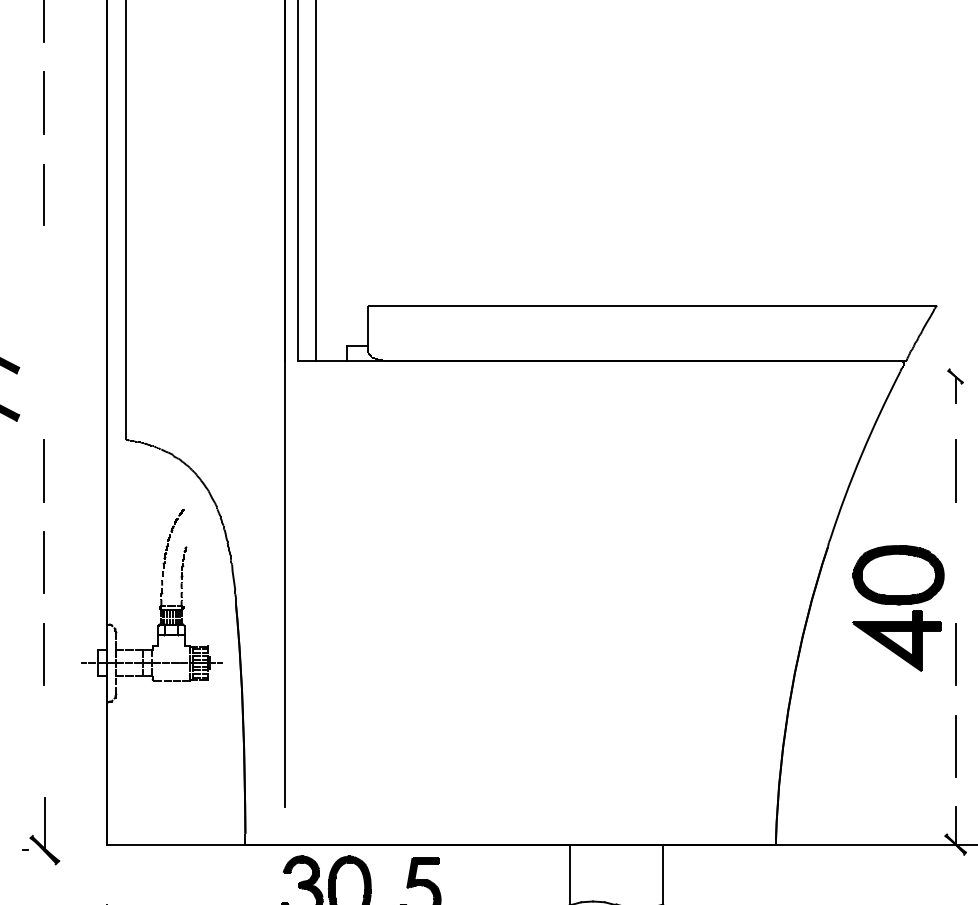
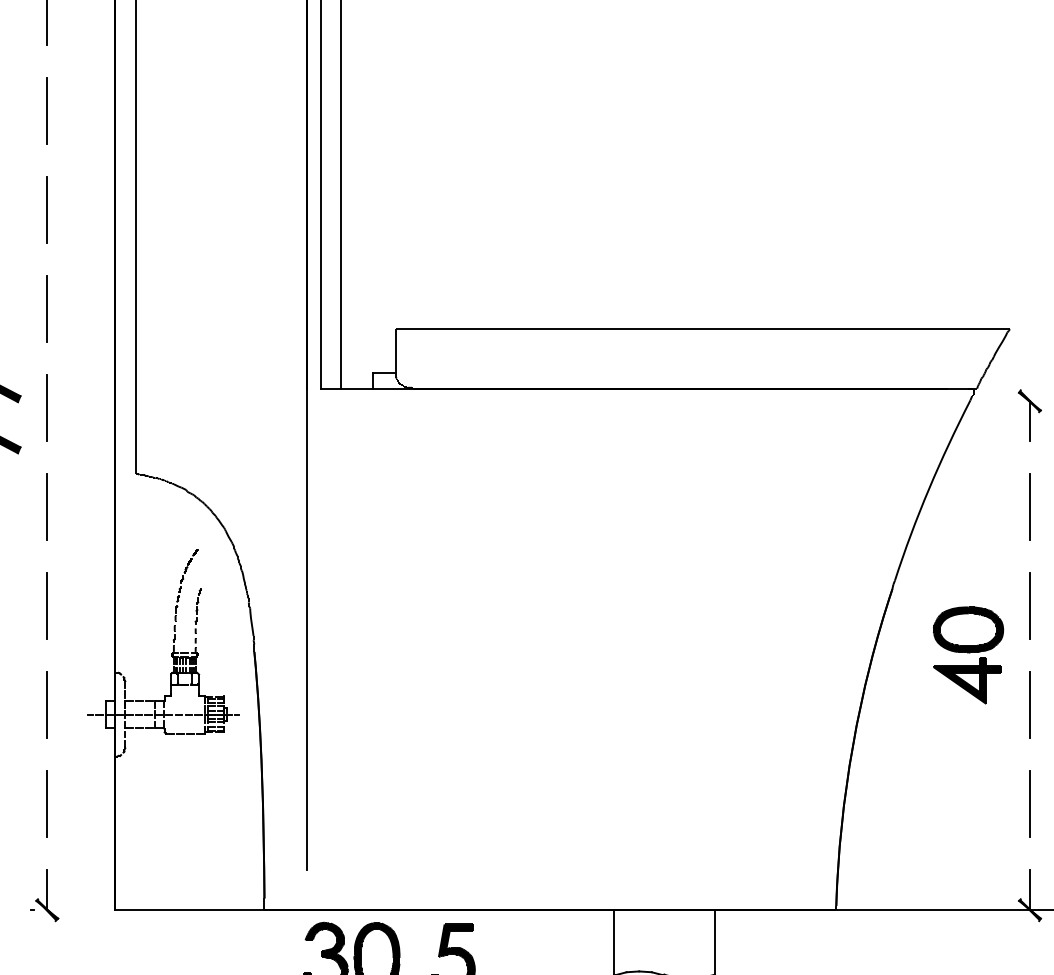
line: (43, 286) -> (46, 308), added
line: (43, 378) -> (46, 407), added
part: (955, 385) -> (1029, 415), size x1.43
line: (955, 562) -> (1029, 606), added
part: (898, 607) -> (968, 654), size x0.71
line: (43, 745) -> (46, 803), added
part: (41, 830) -> (44, 894), size x0.71

